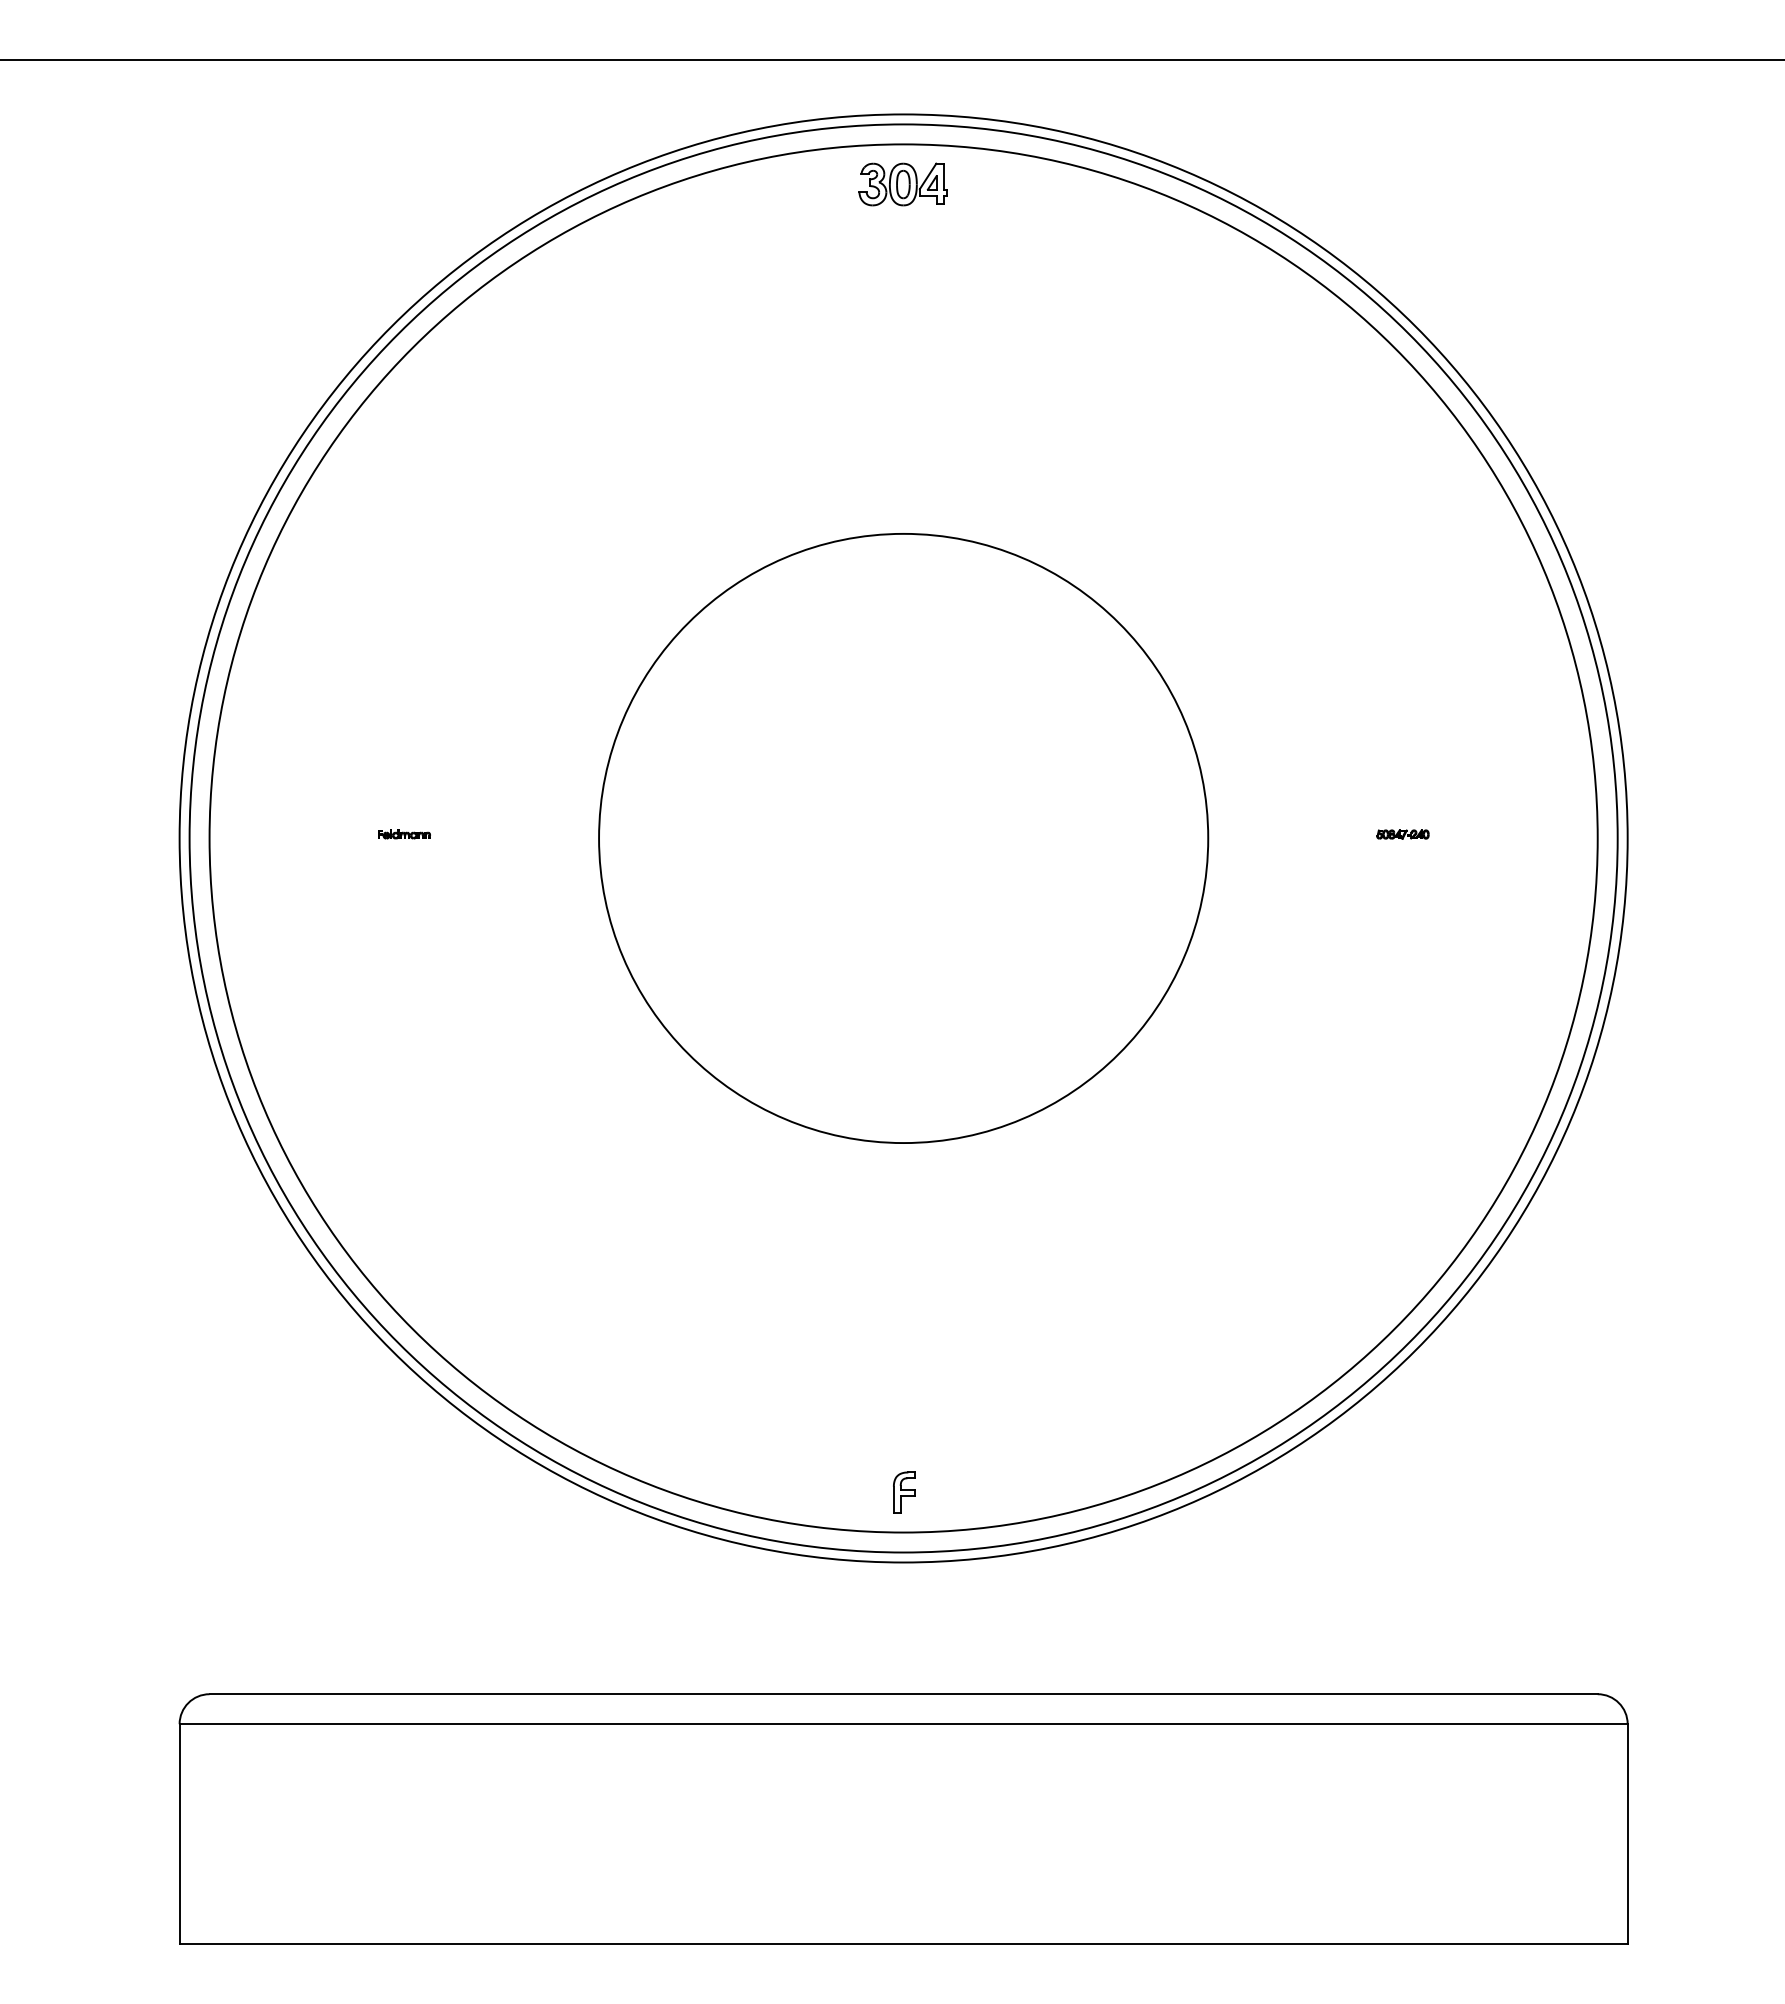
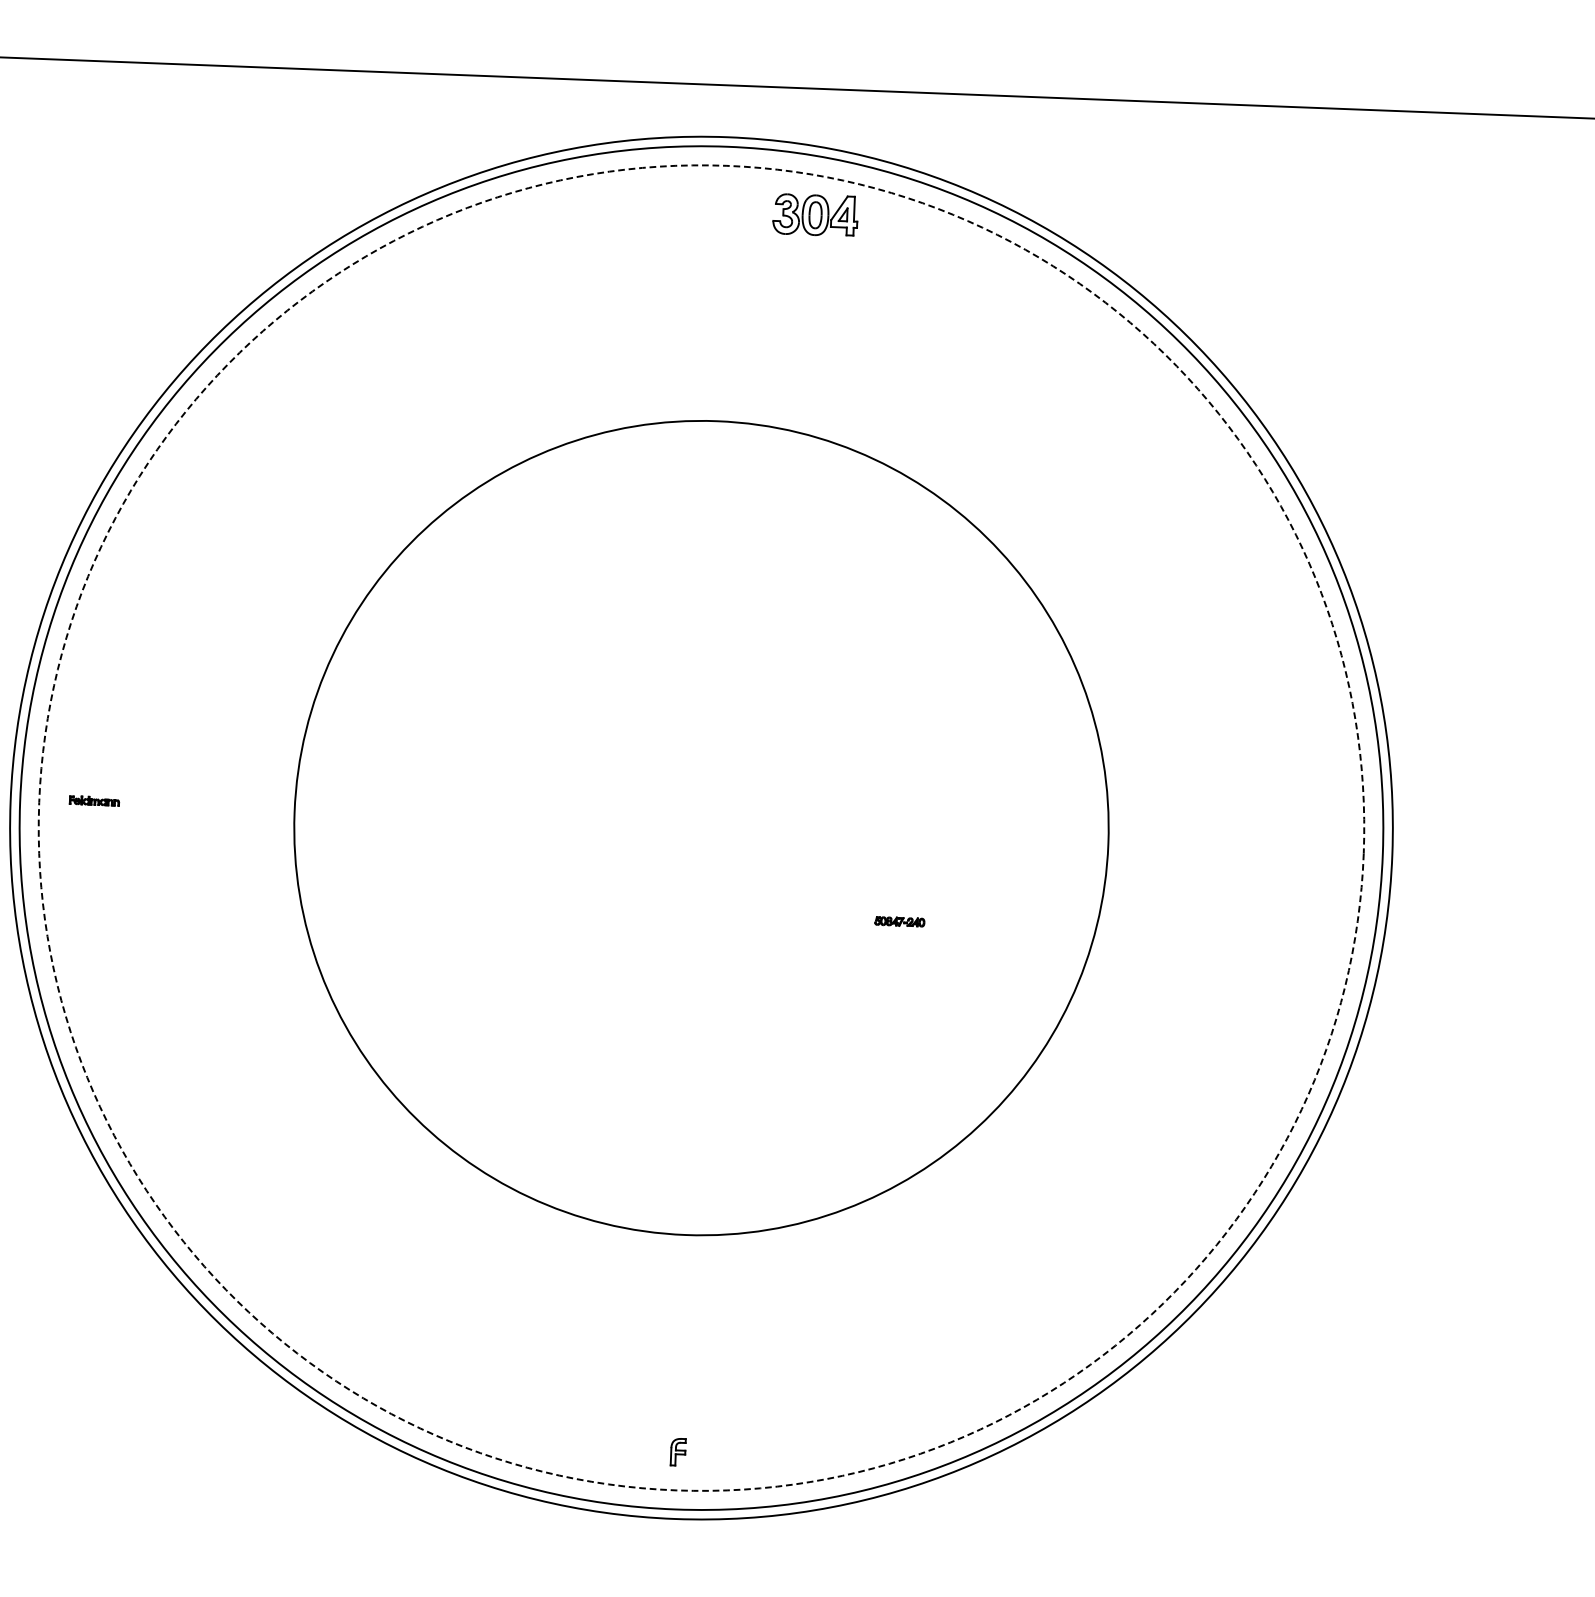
part: (902, 184) -> (814, 215), moved
part: (404, 834) -> (94, 801), moved
part: (1402, 834) -> (899, 921), moved
circle: (903, 838) -> (701, 828), size x1.4
circle: (903, 838) -> (701, 828), solid -> dashed
part: (904, 1492) -> (678, 1452), size x0.7

